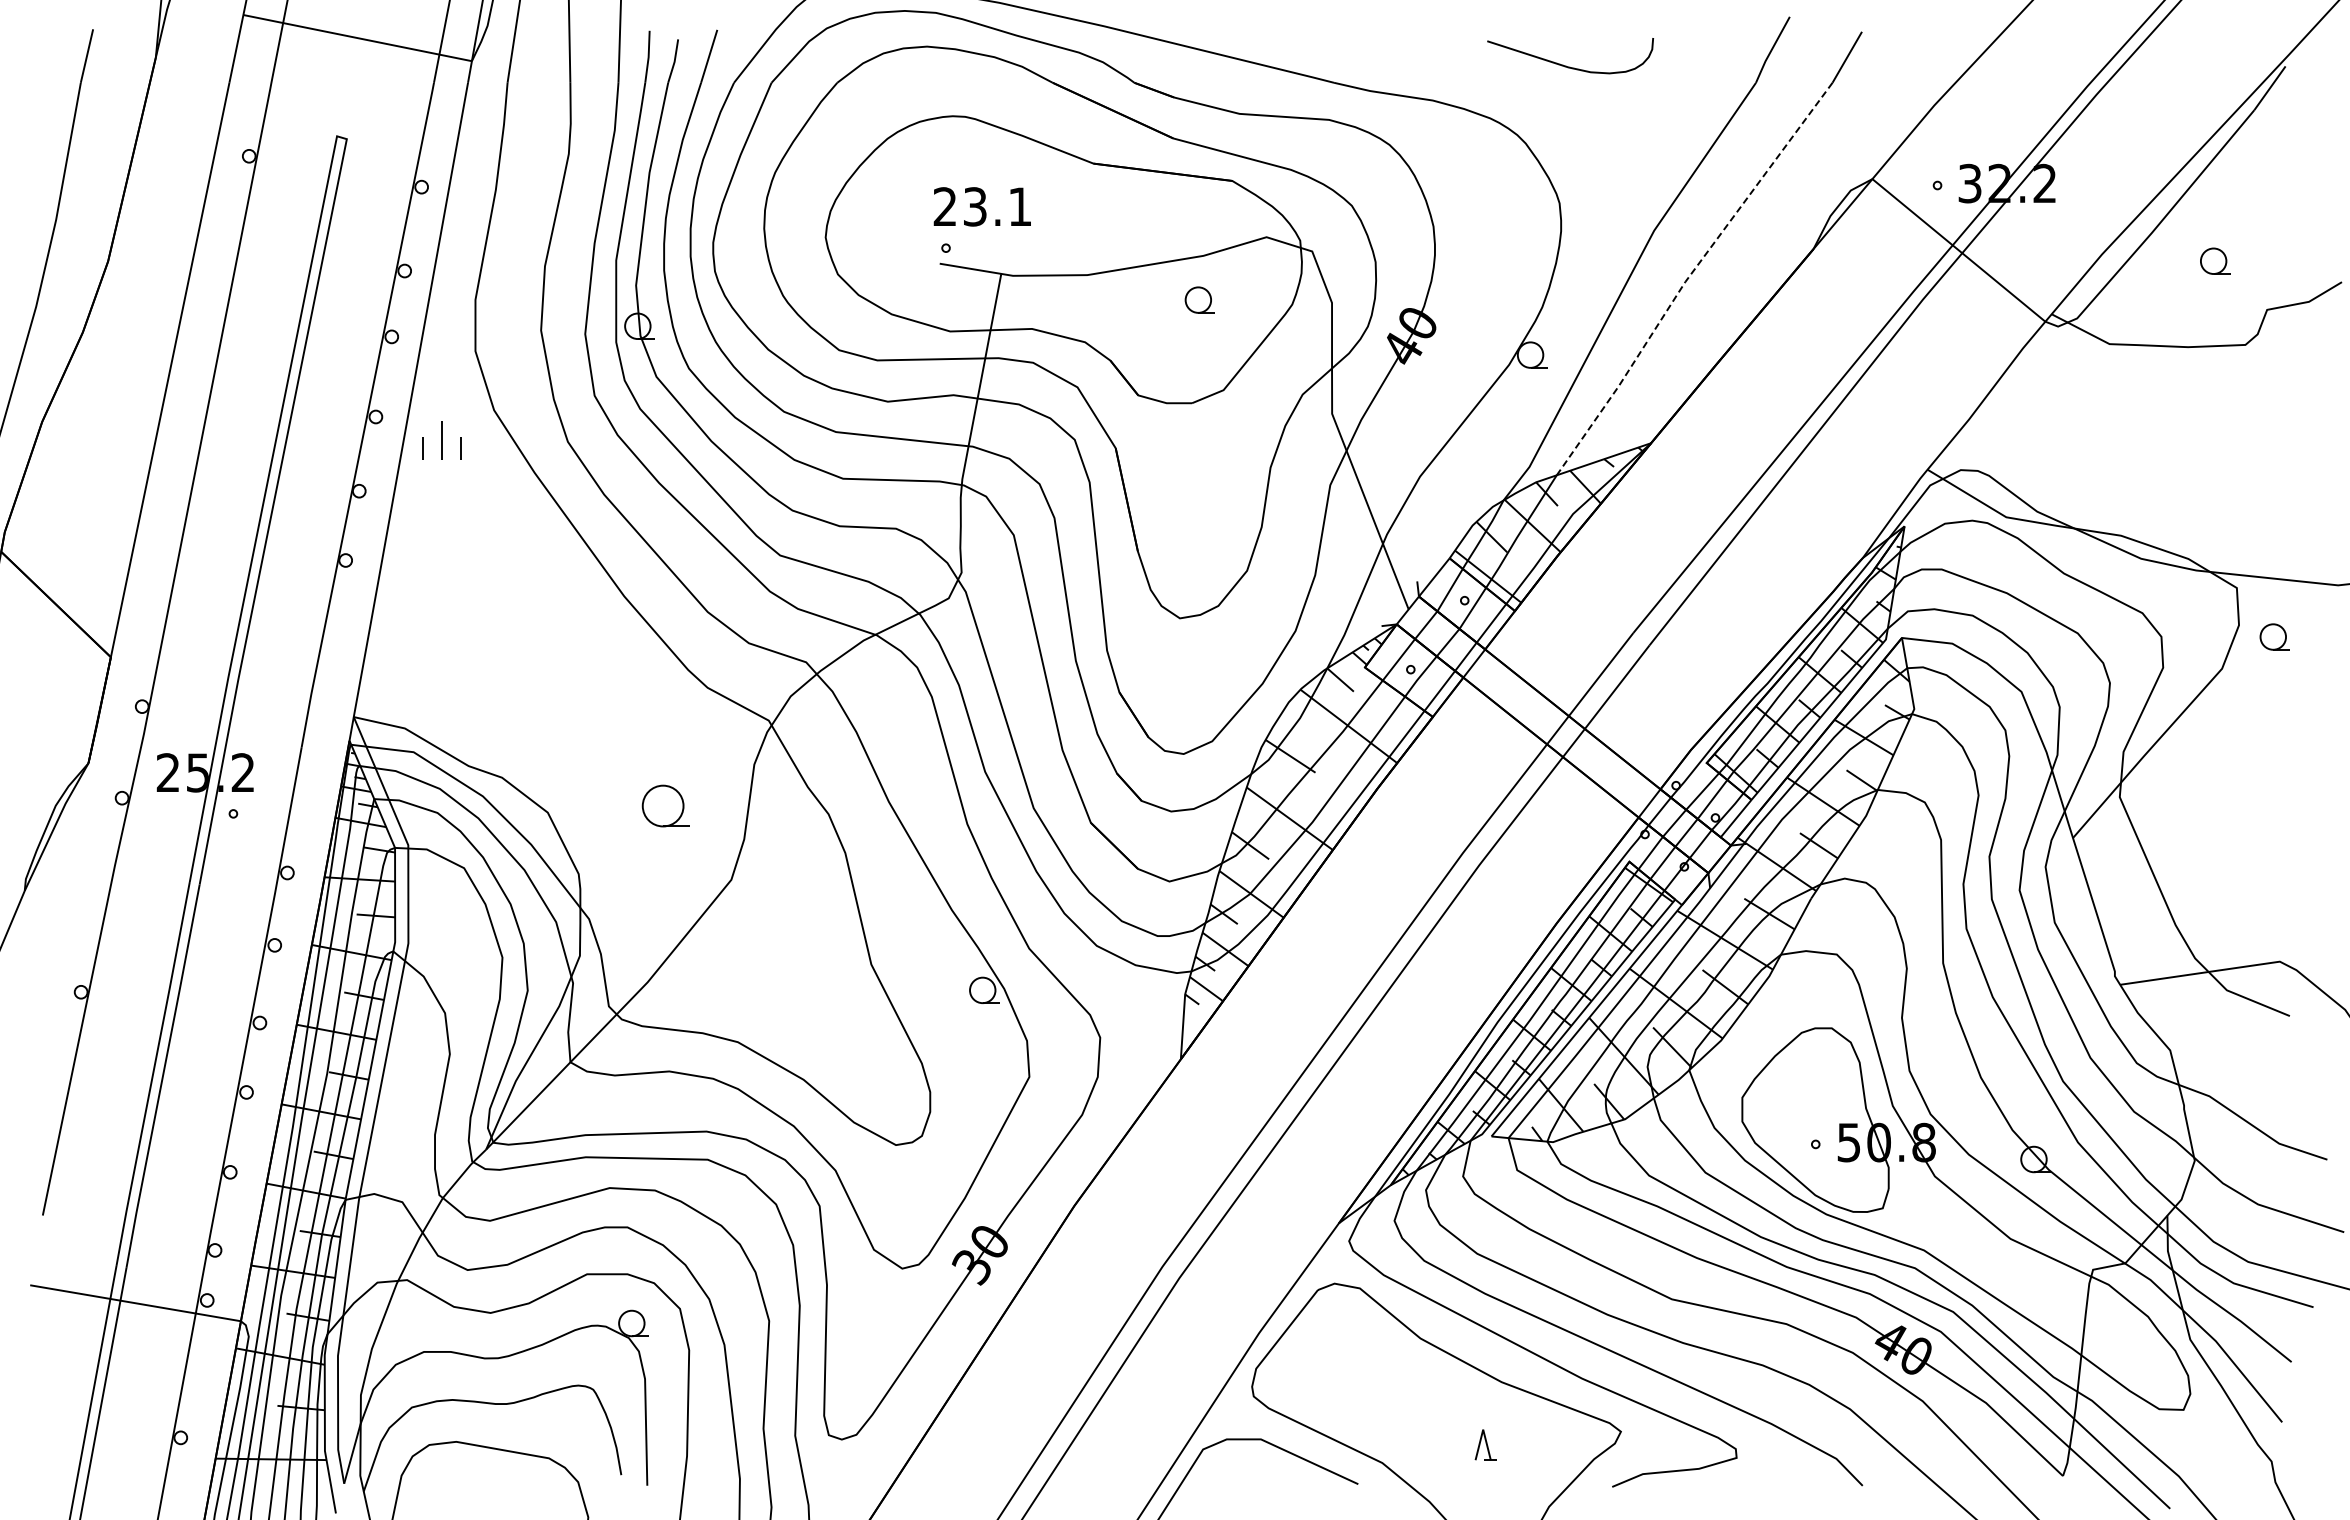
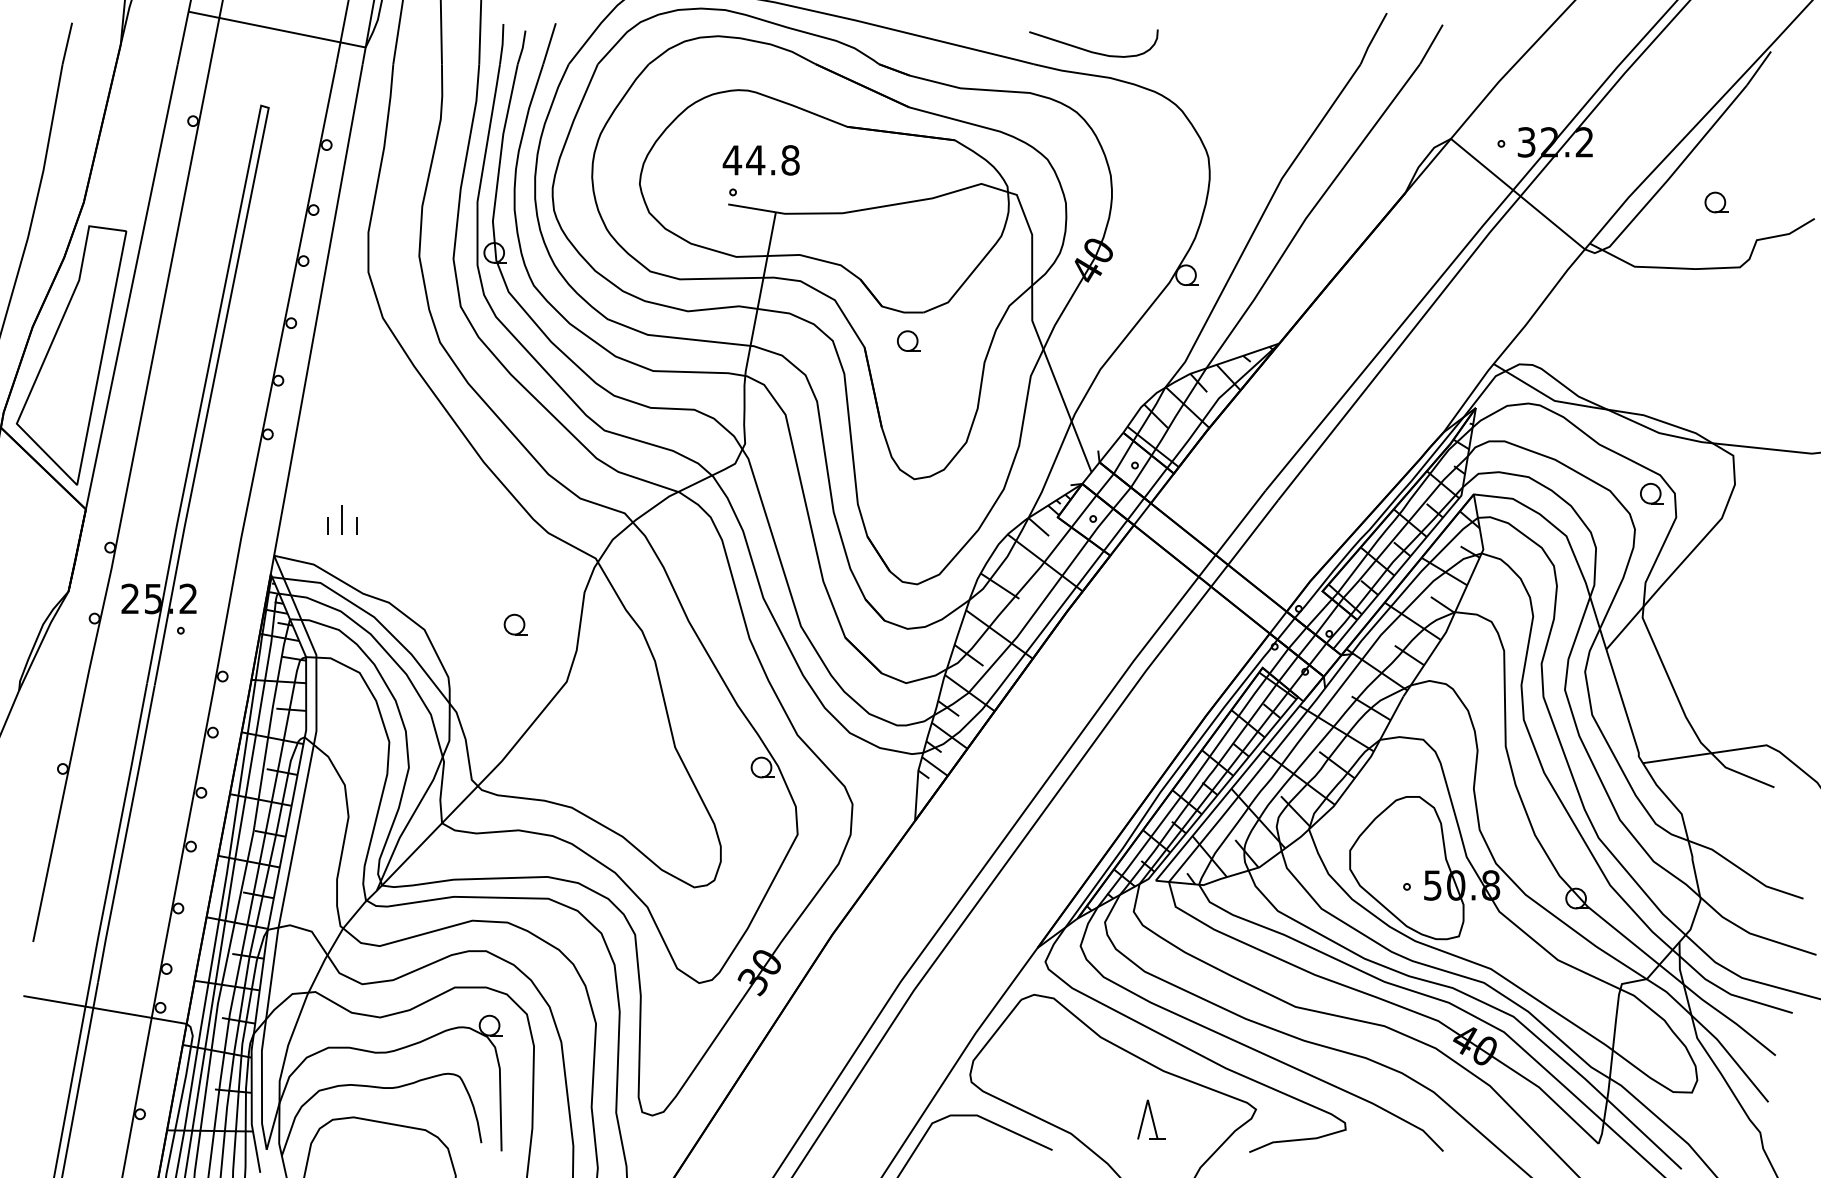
curve: (1566, 65) -> (1090, 50), moved
text: (982, 206) -> (761, 160), 23.1 -> 44.8
line: (1688, 277) -> (1308, 215), dashed -> solid
part: (1199, 299) -> (908, 340), moved
part: (441, 440) -> (342, 519), moved
part: (91, 458) -> (70, 355), added
part: (2274, 636) -> (1651, 493), moved
part: (665, 805) -> (515, 624), size x0.62
part: (1485, 1444) -> (1151, 1119), size x1.67

